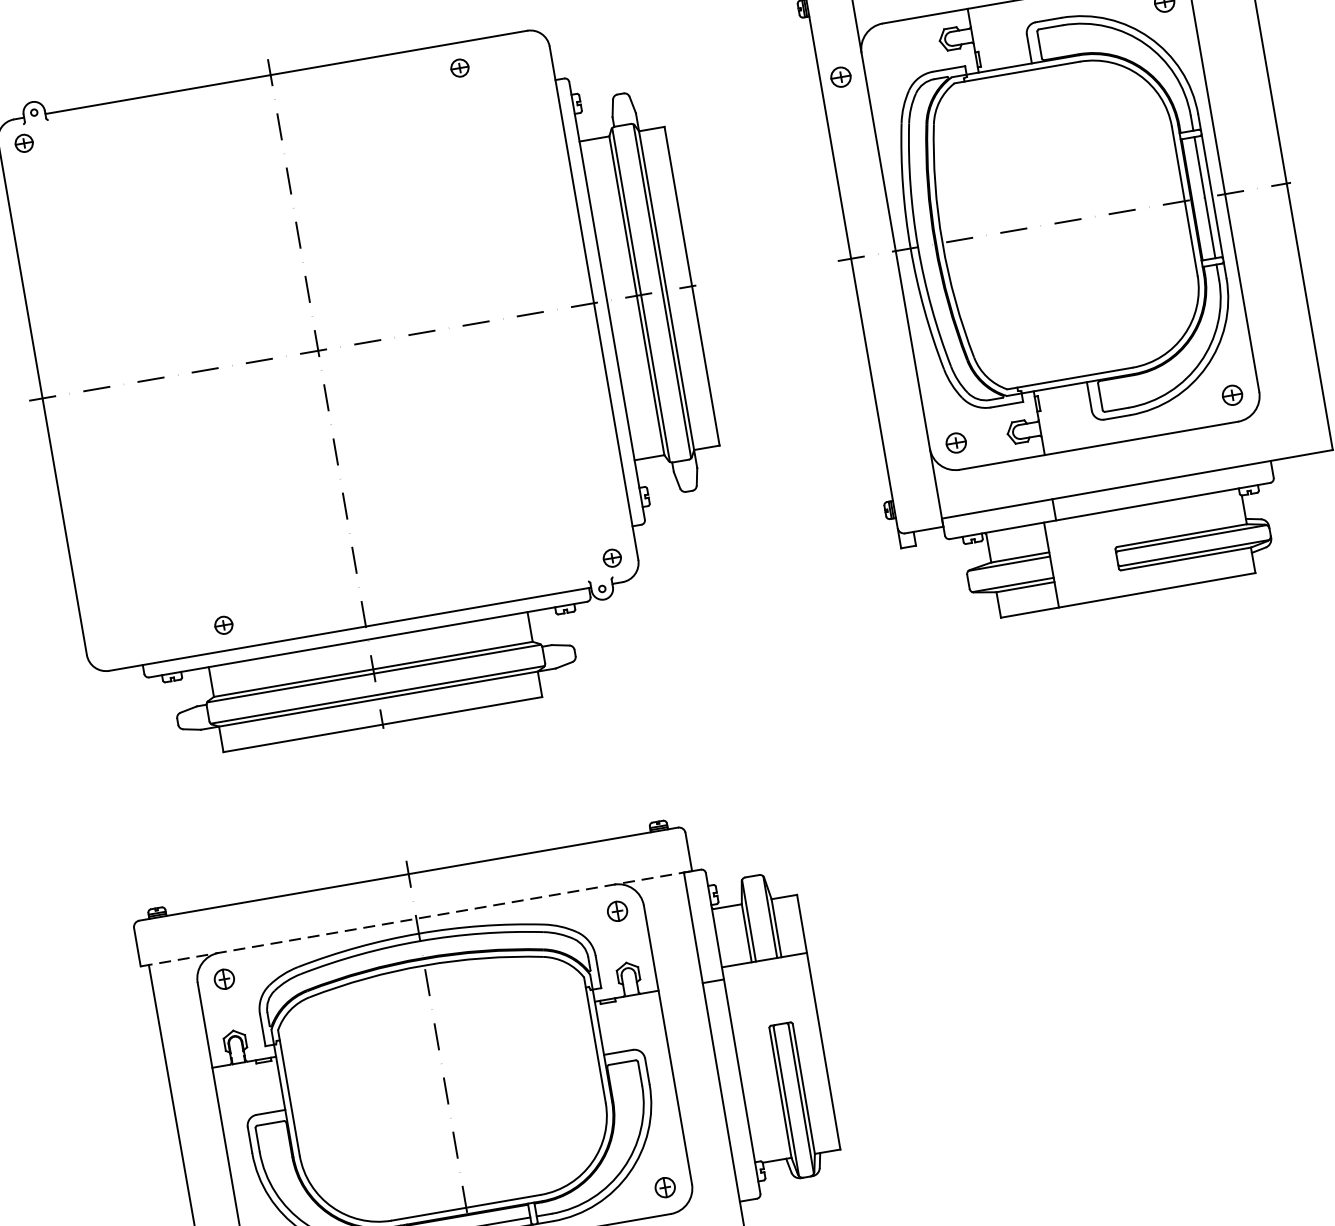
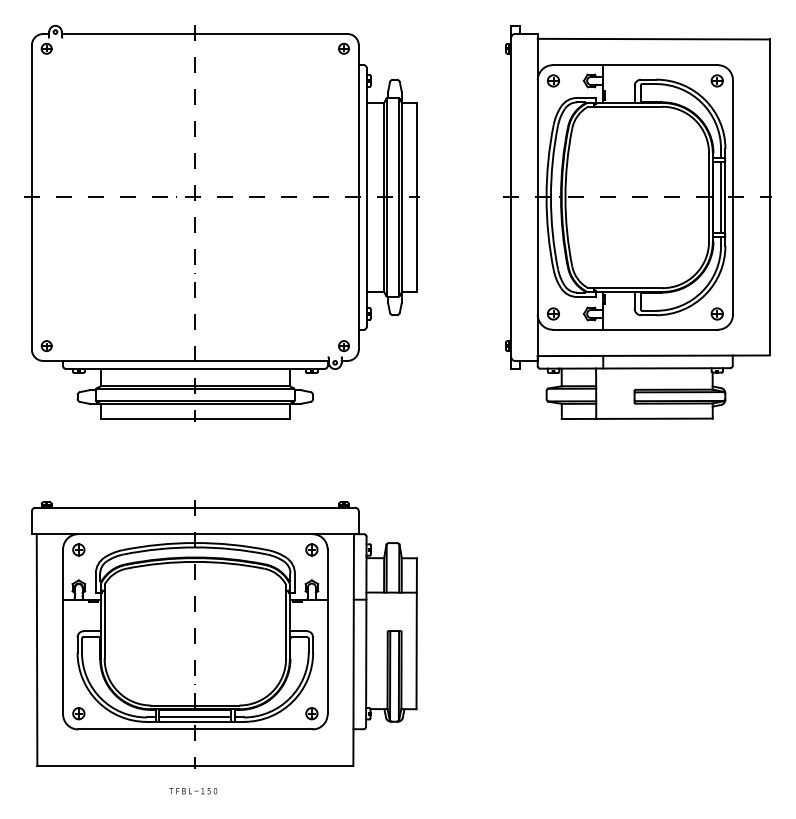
part: (458, 67) -> (343, 48), moved
part: (840, 76) -> (553, 80), moved
part: (223, 624) -> (46, 345), moved
line: (416, 919) -> (195, 534), dashed -> solid

